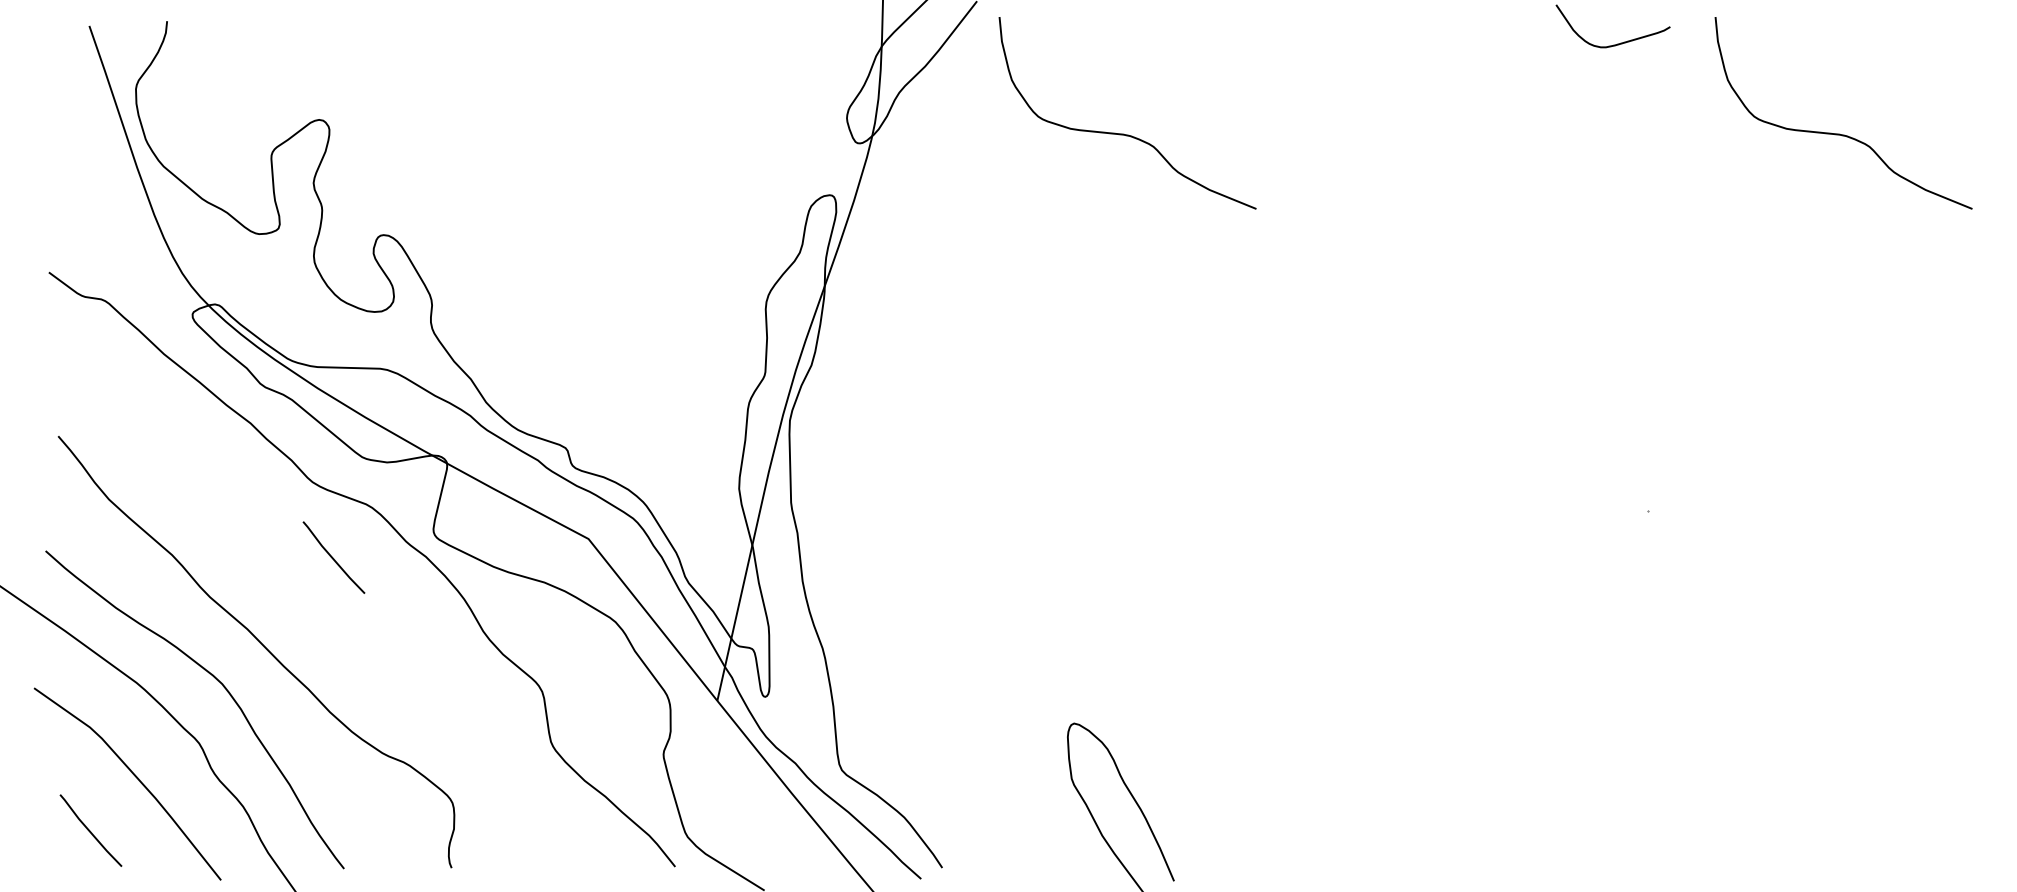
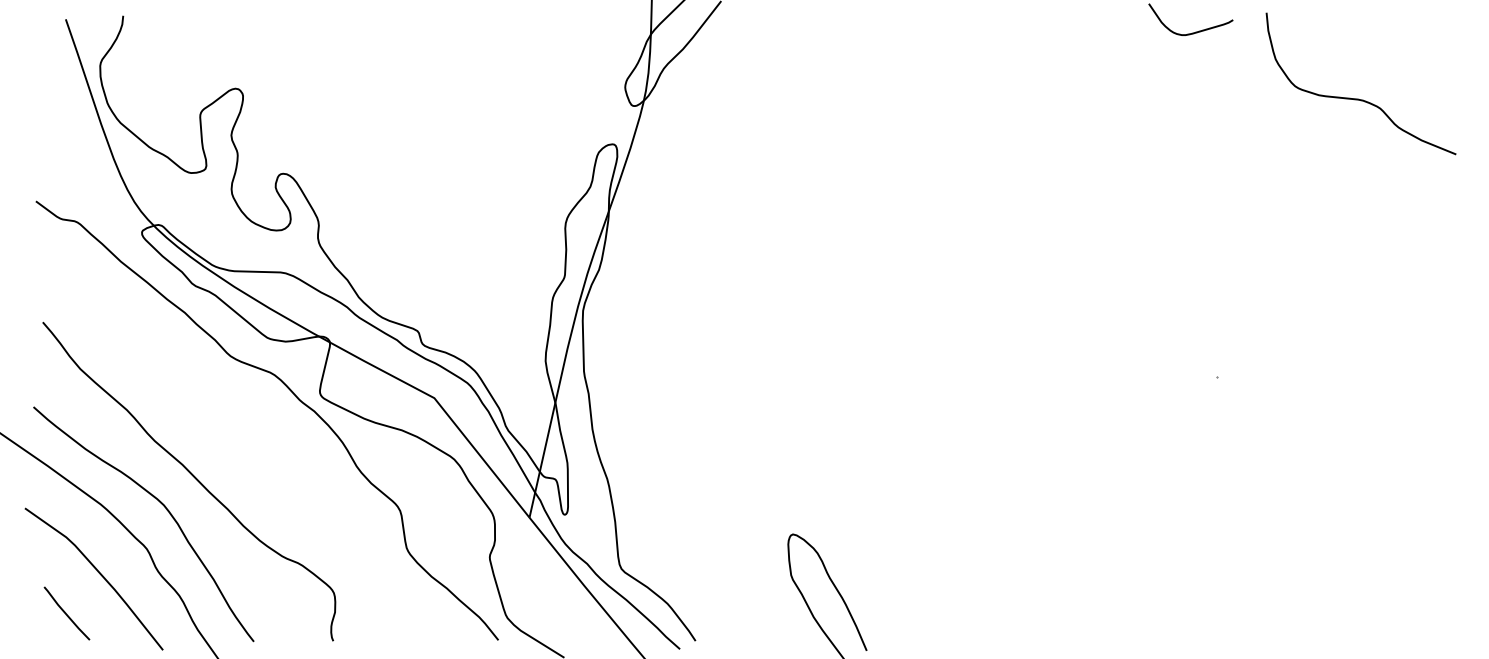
curve: (1123, 133) -> (829, 98), removed
line: (333, 557) -> (246, 411), removed

